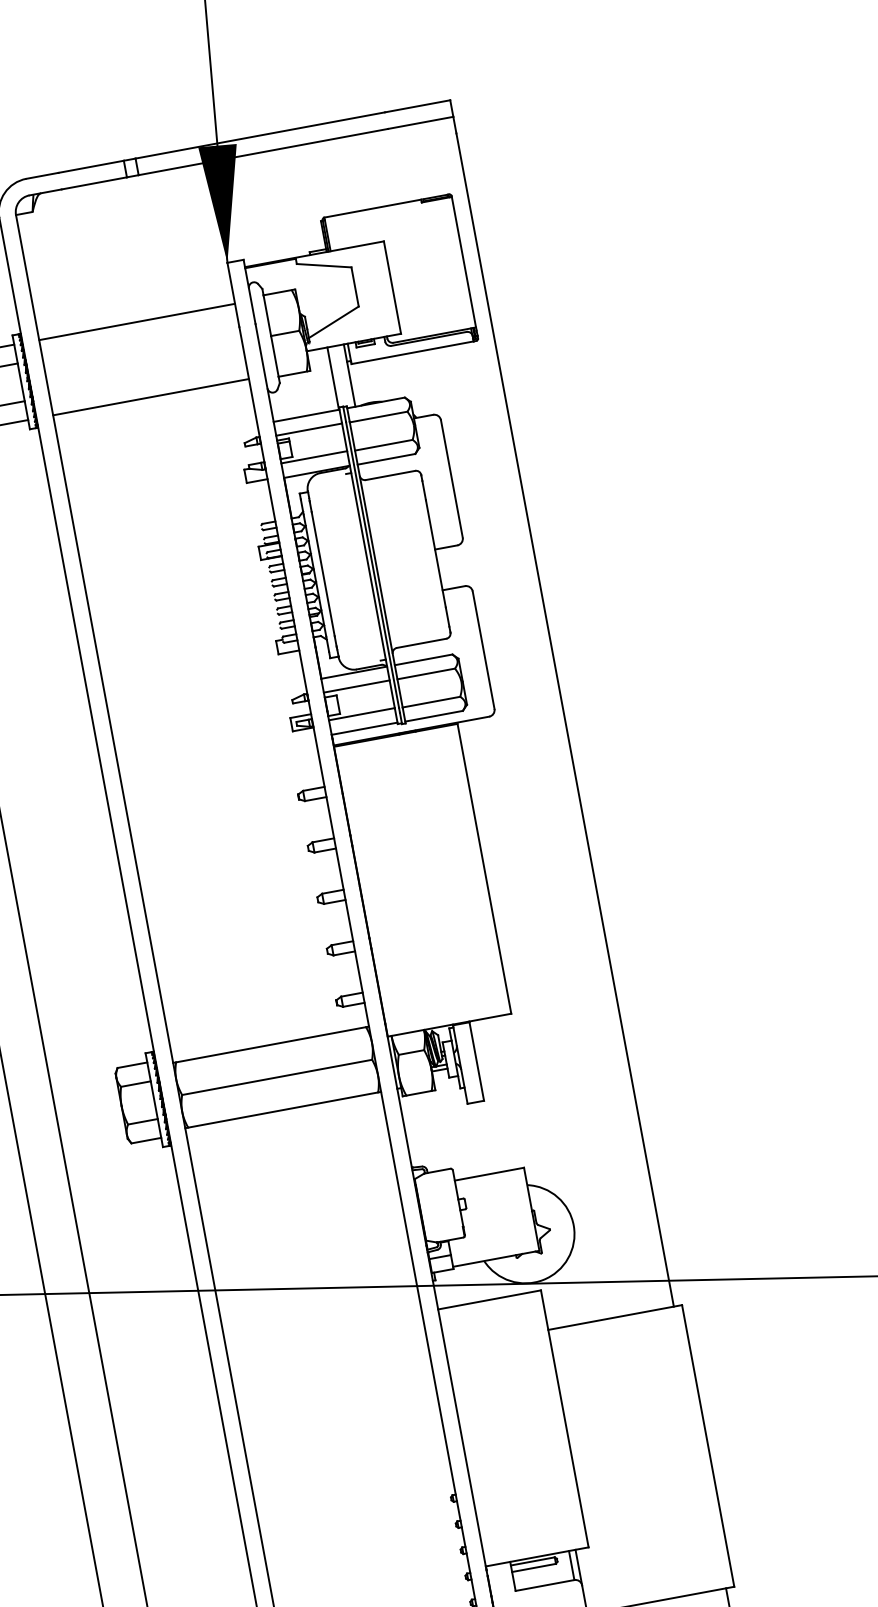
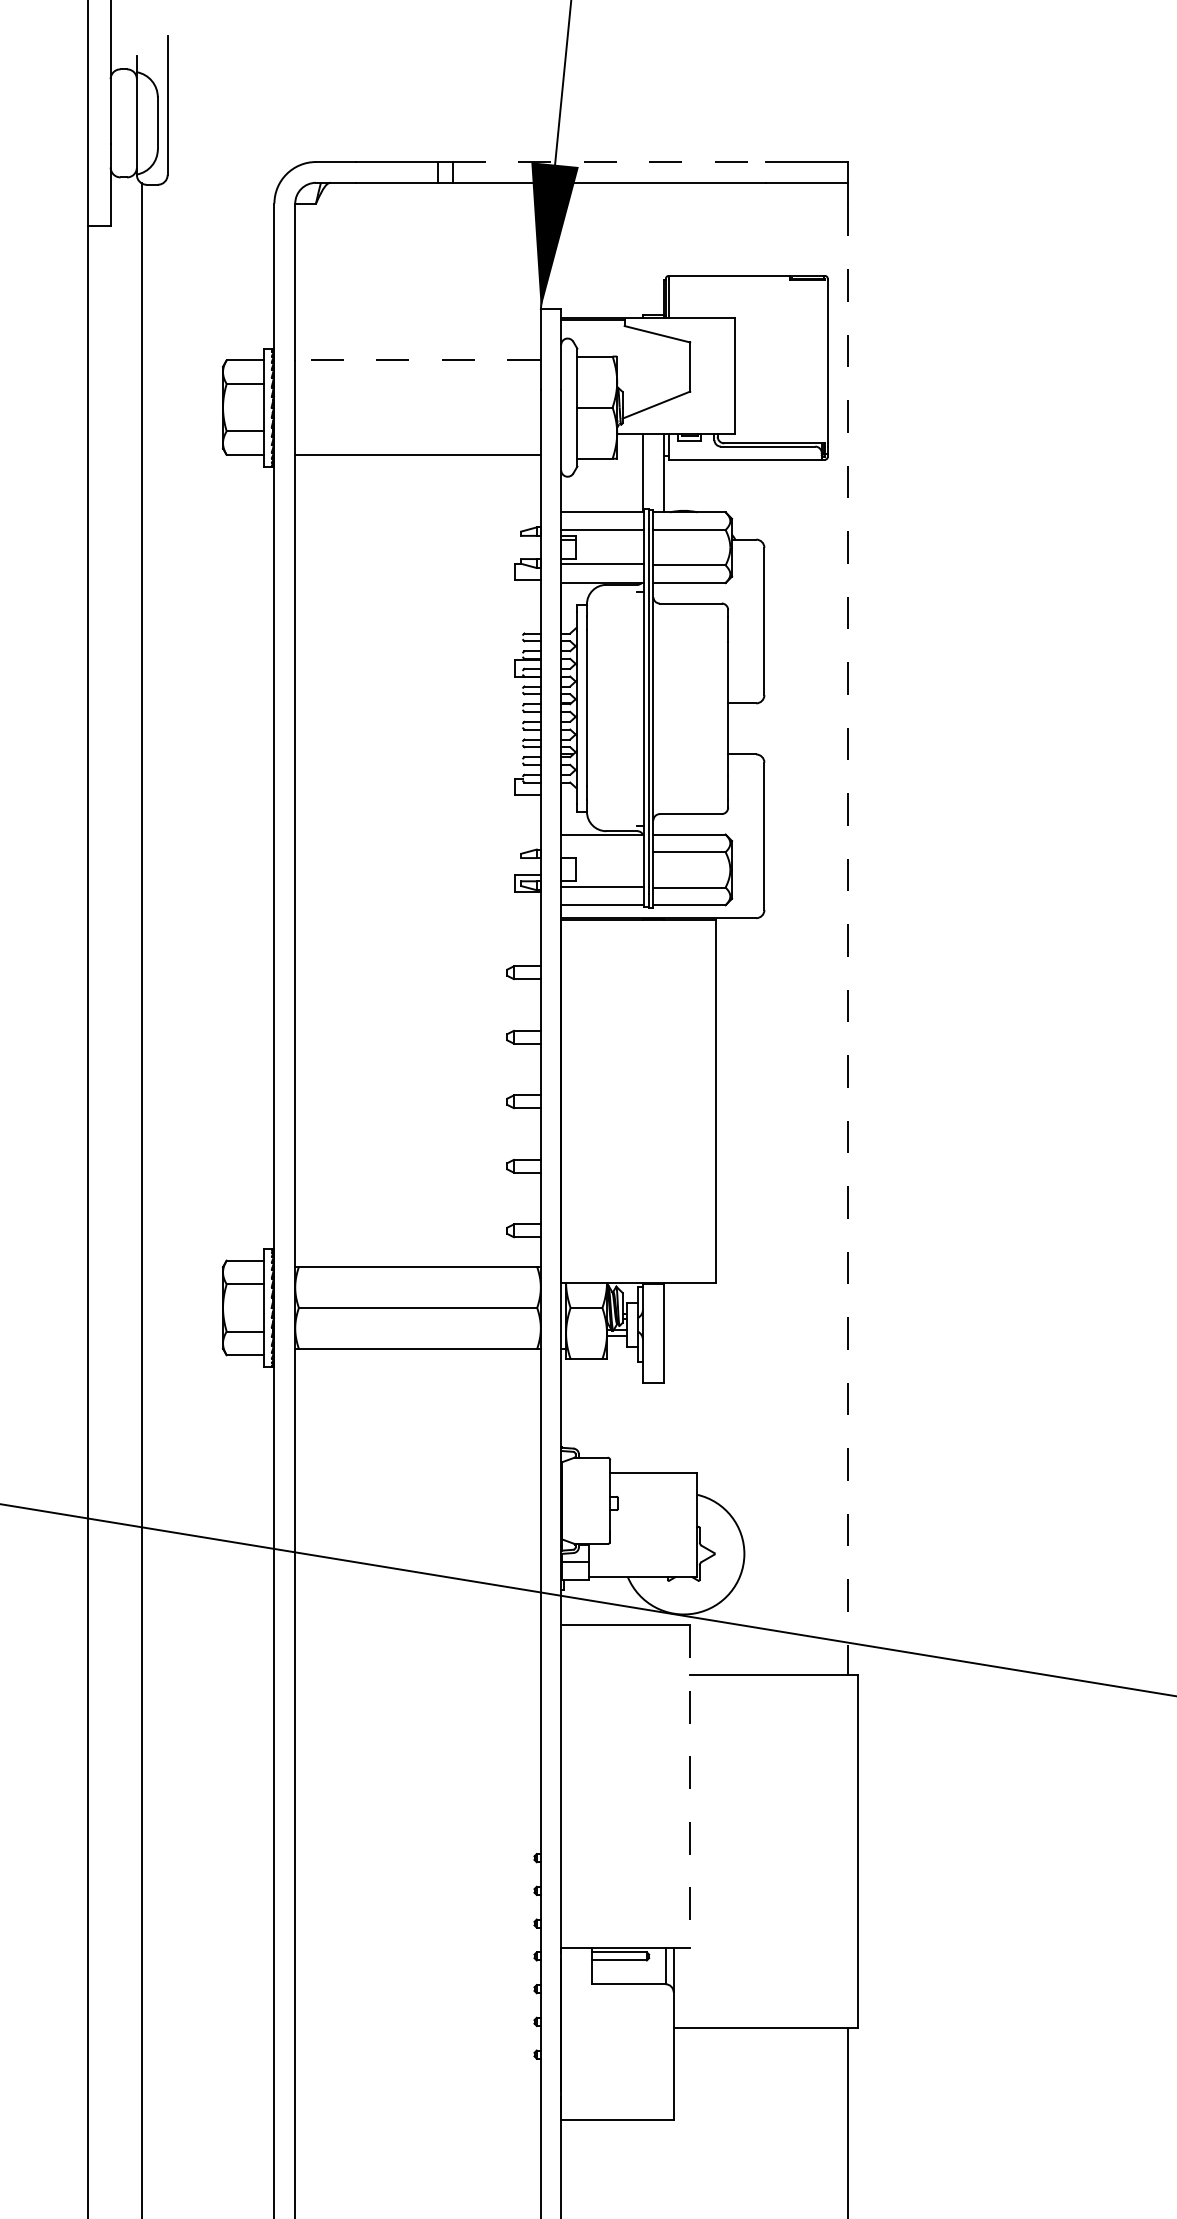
line: (260, 135) -> (609, 162), solid -> dashed
line: (136, 322) -> (417, 360), solid -> dashed
line: (356, 686) -> (602, 851), removed
line: (565, 720) -> (847, 939), solid -> dashed
line: (565, 1419) -> (690, 1787), solid -> dashed

